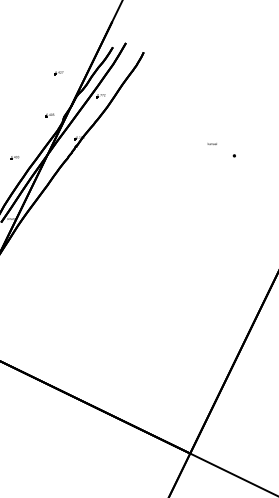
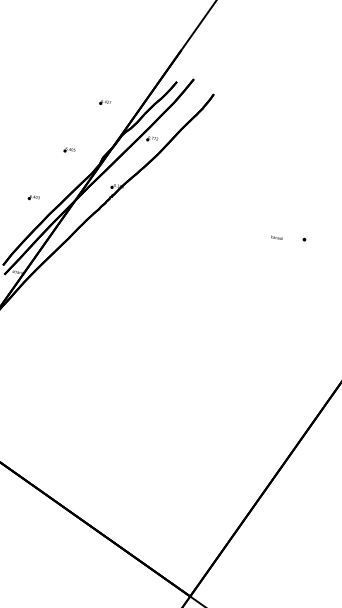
part: (49, 115) -> (69, 150), moved
text: (211, 143) -> (275, 237), moved

